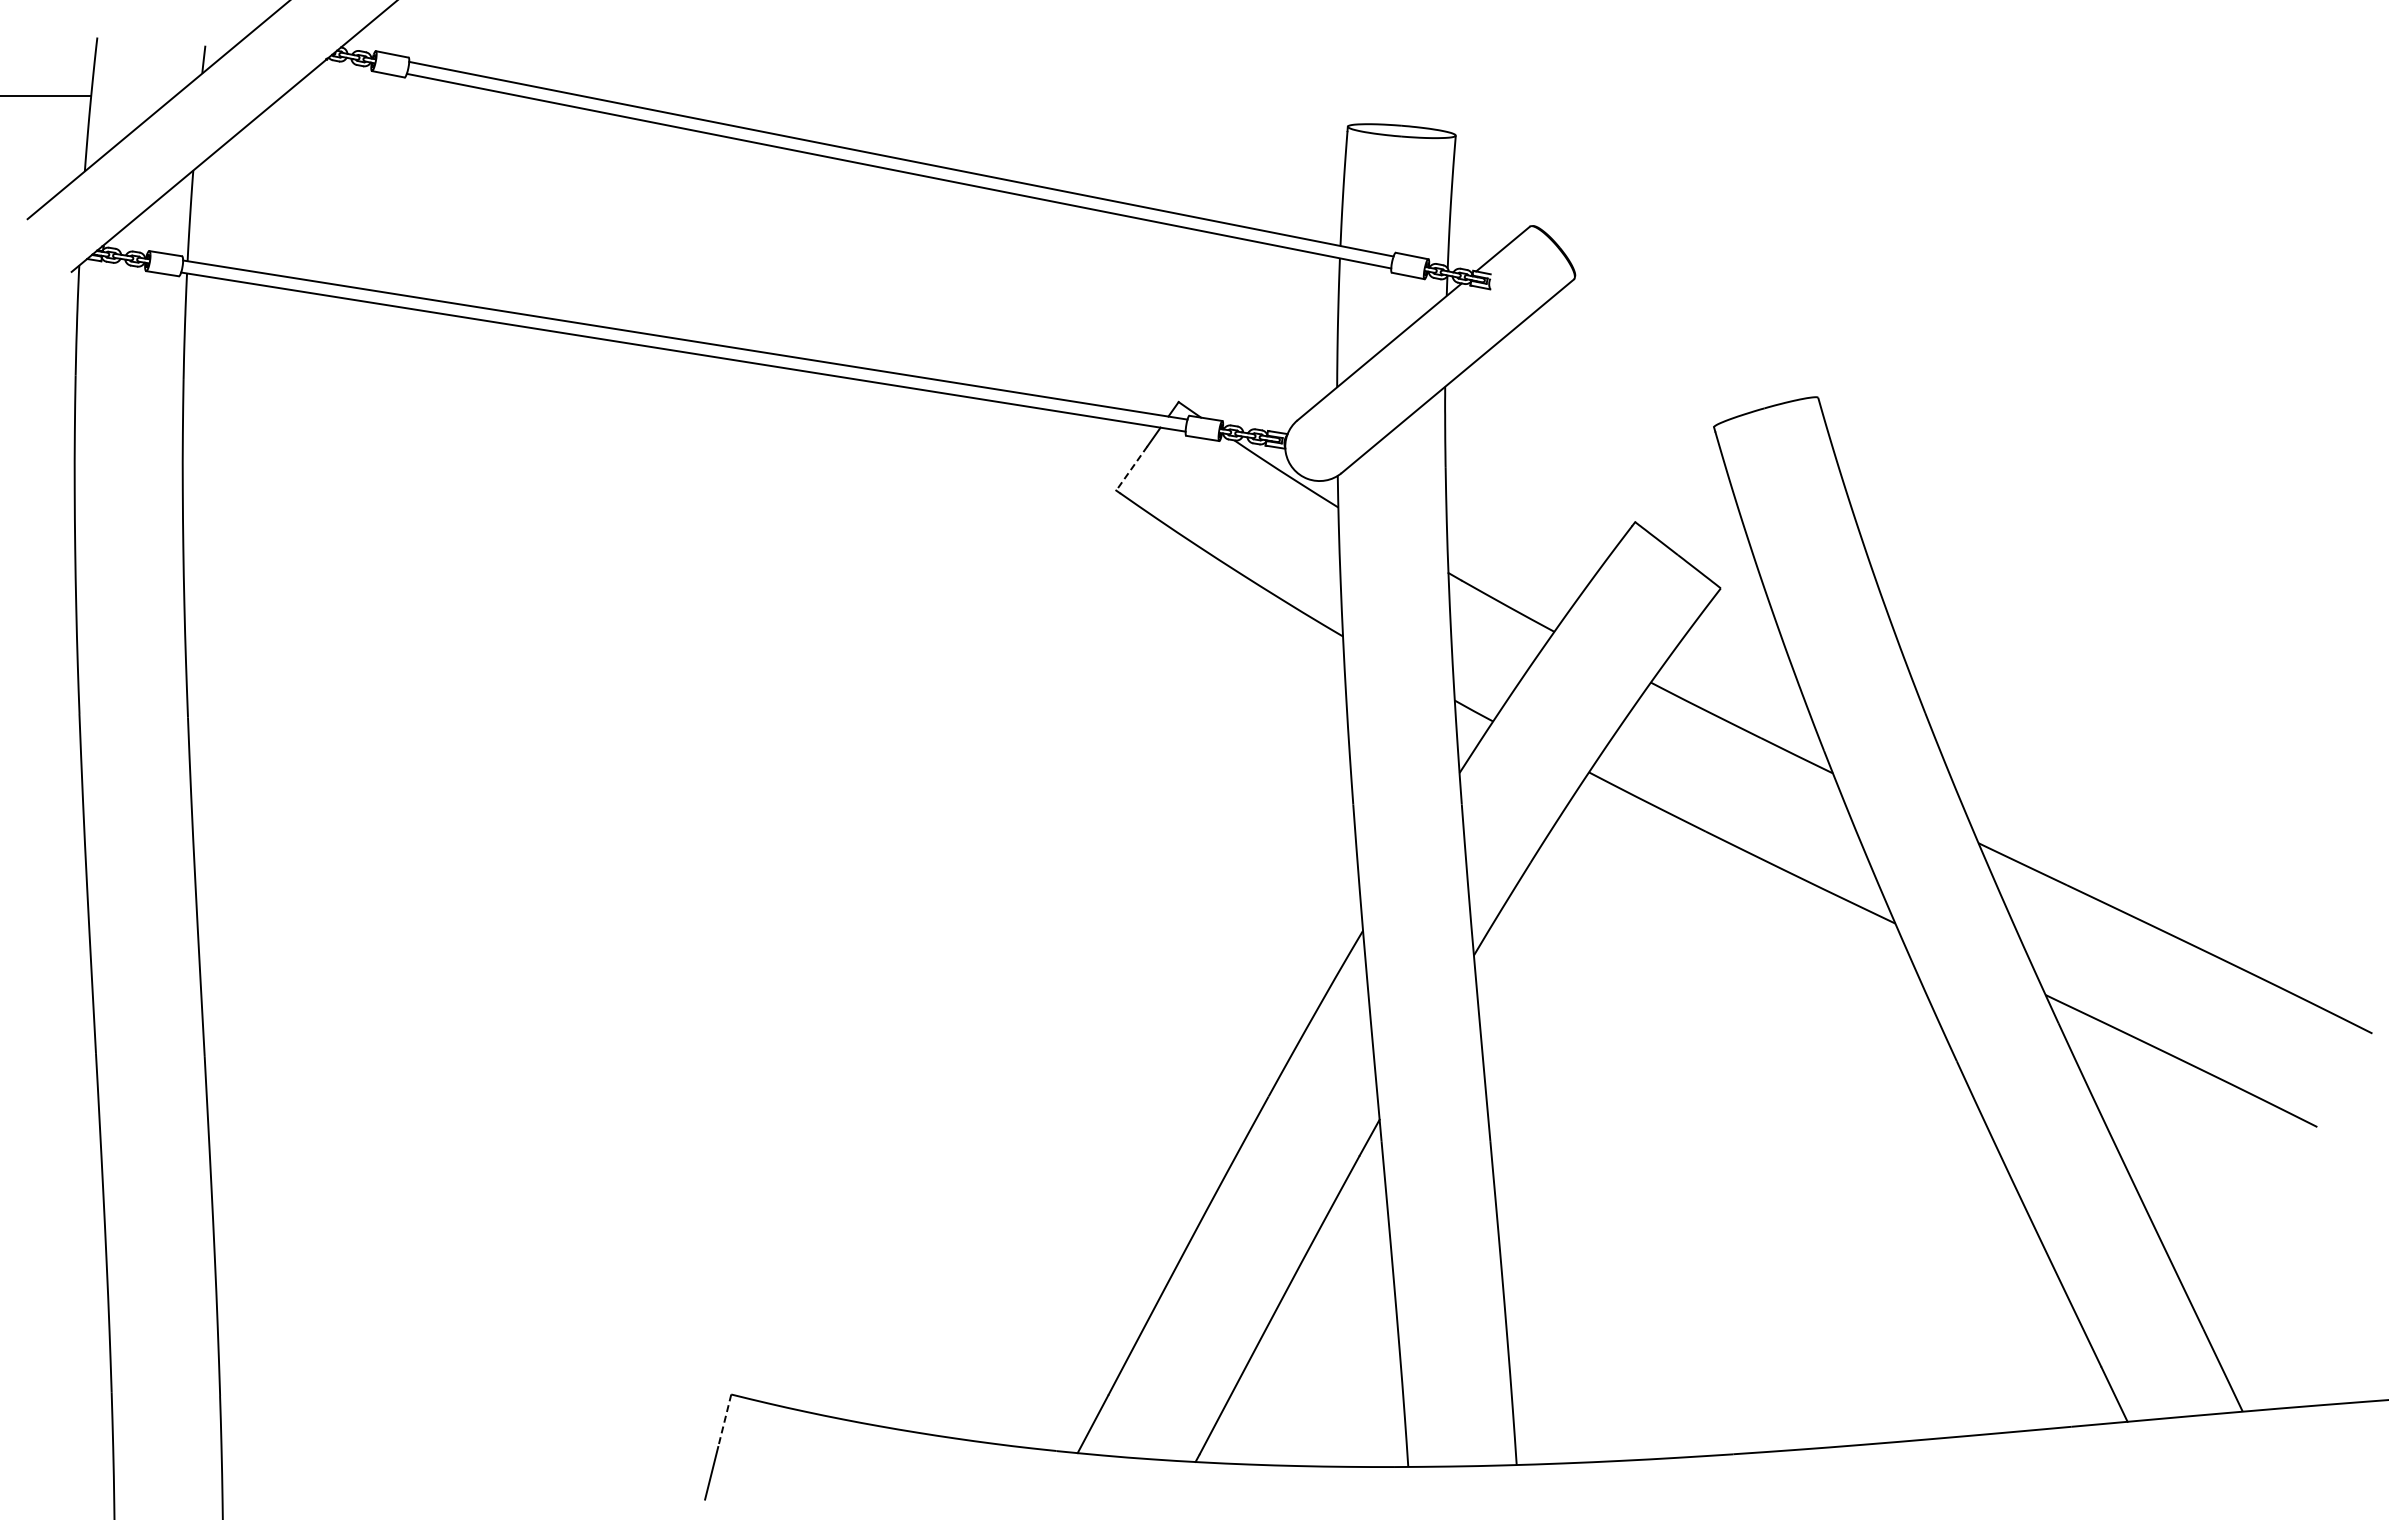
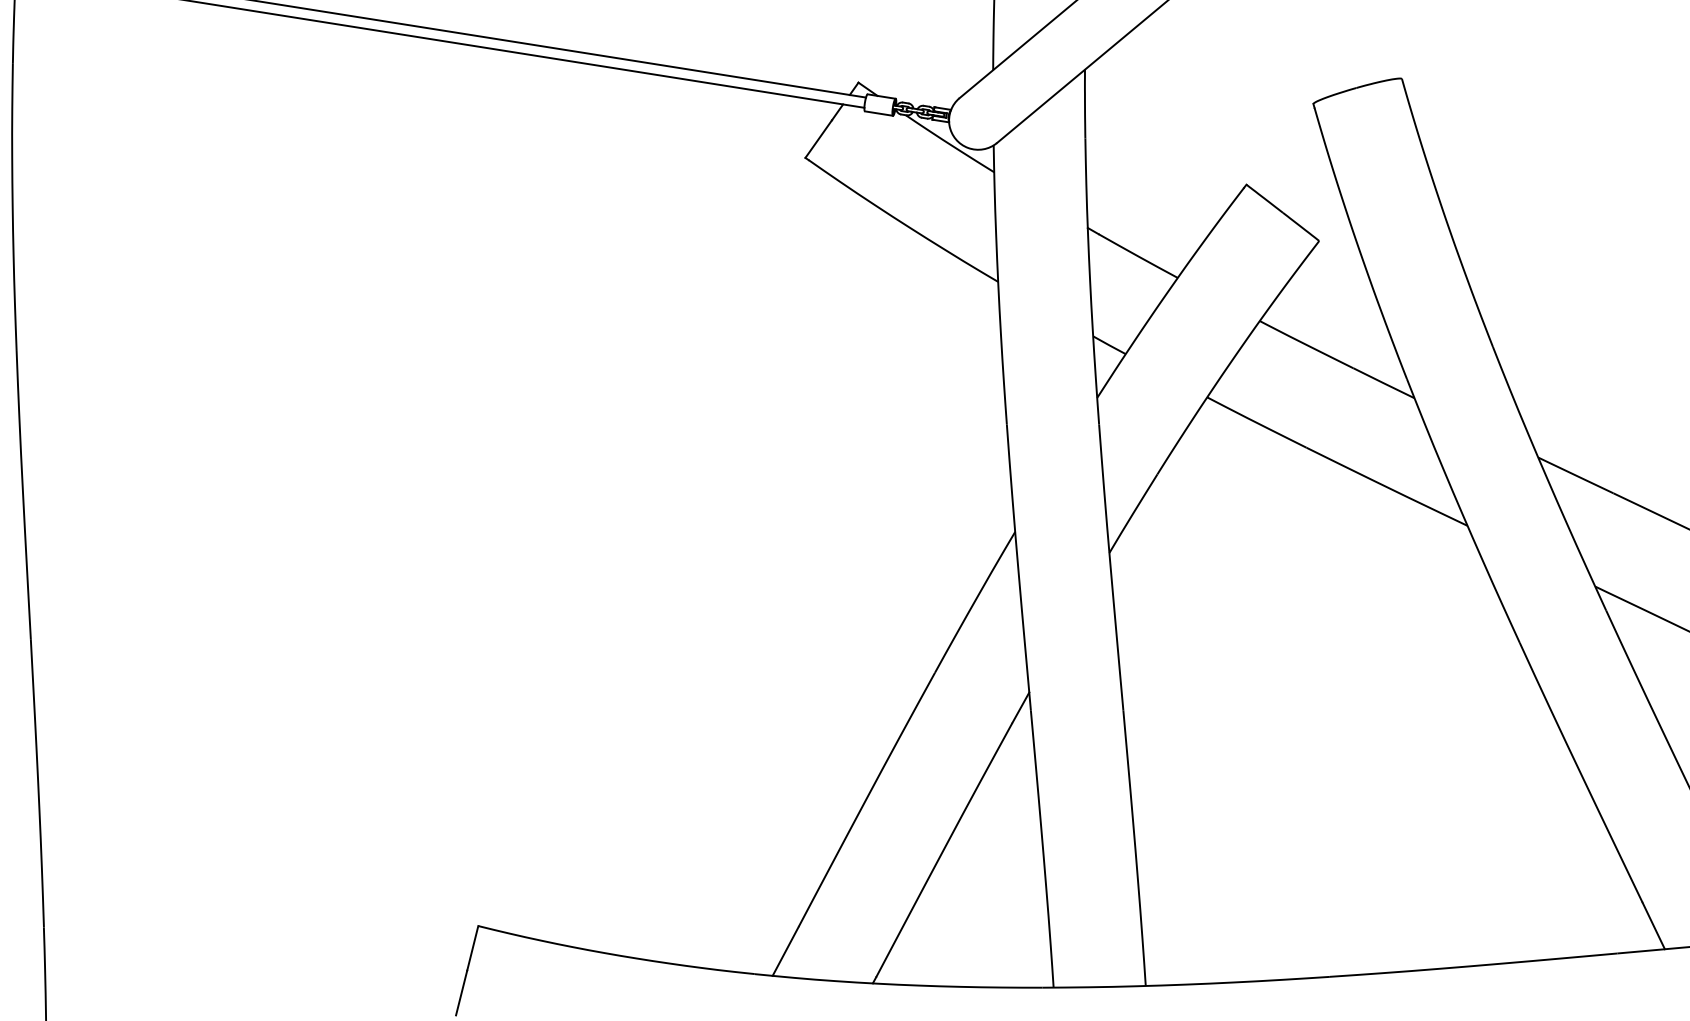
line: (1131, 468) -> (818, 139), dashed -> solid
line: (724, 1421) -> (472, 948), dashed -> solid

